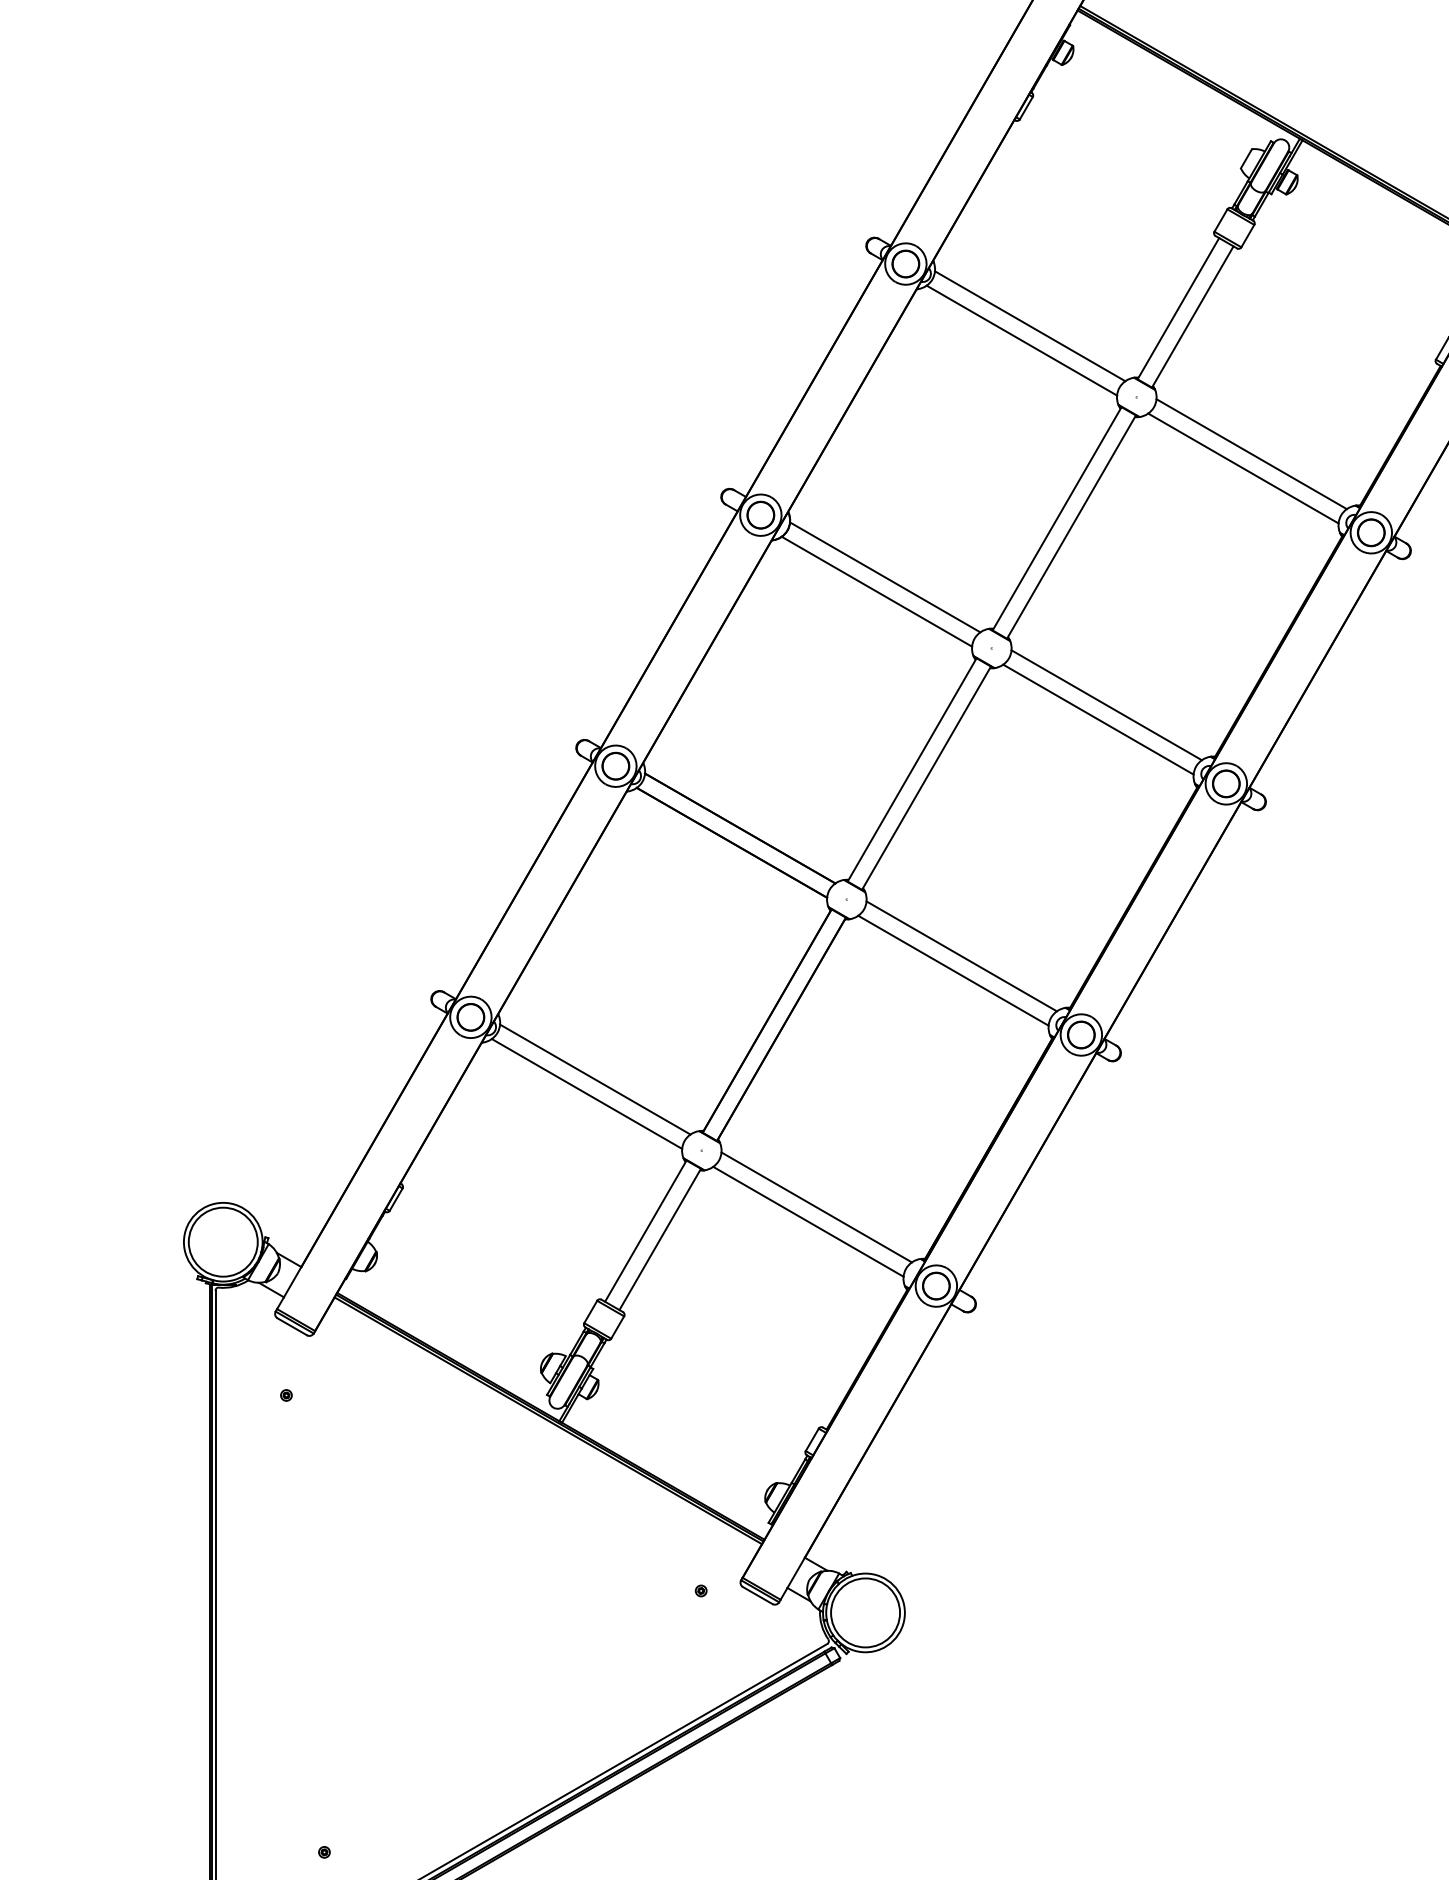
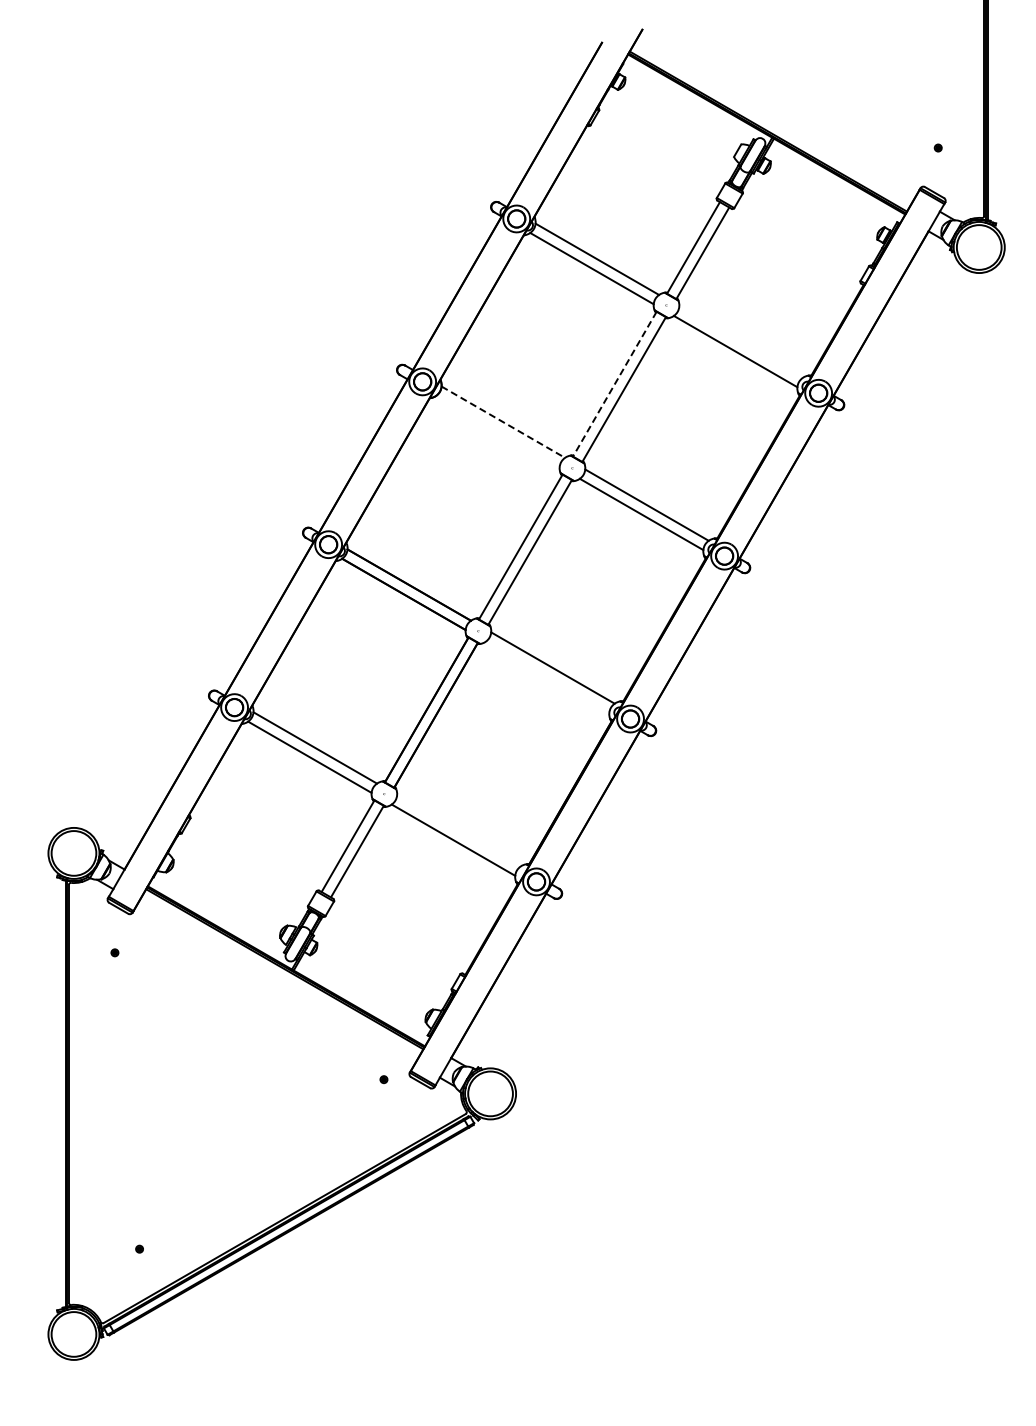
line: (1250, 452) -> (740, 341), removed
line: (1056, 519) -> (614, 384), solid -> dashed
line: (885, 577) -> (503, 422), solid -> dashed
line: (876, 591) -> (497, 431), removed
line: (953, 969) -> (547, 676), removed
line: (816, 1206) -> (458, 830), removed

